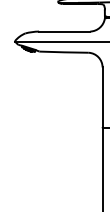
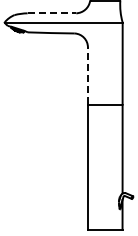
line: (65, 31) -> (52, 13), solid -> dashed
line: (102, 96) -> (87, 75), solid -> dashed

